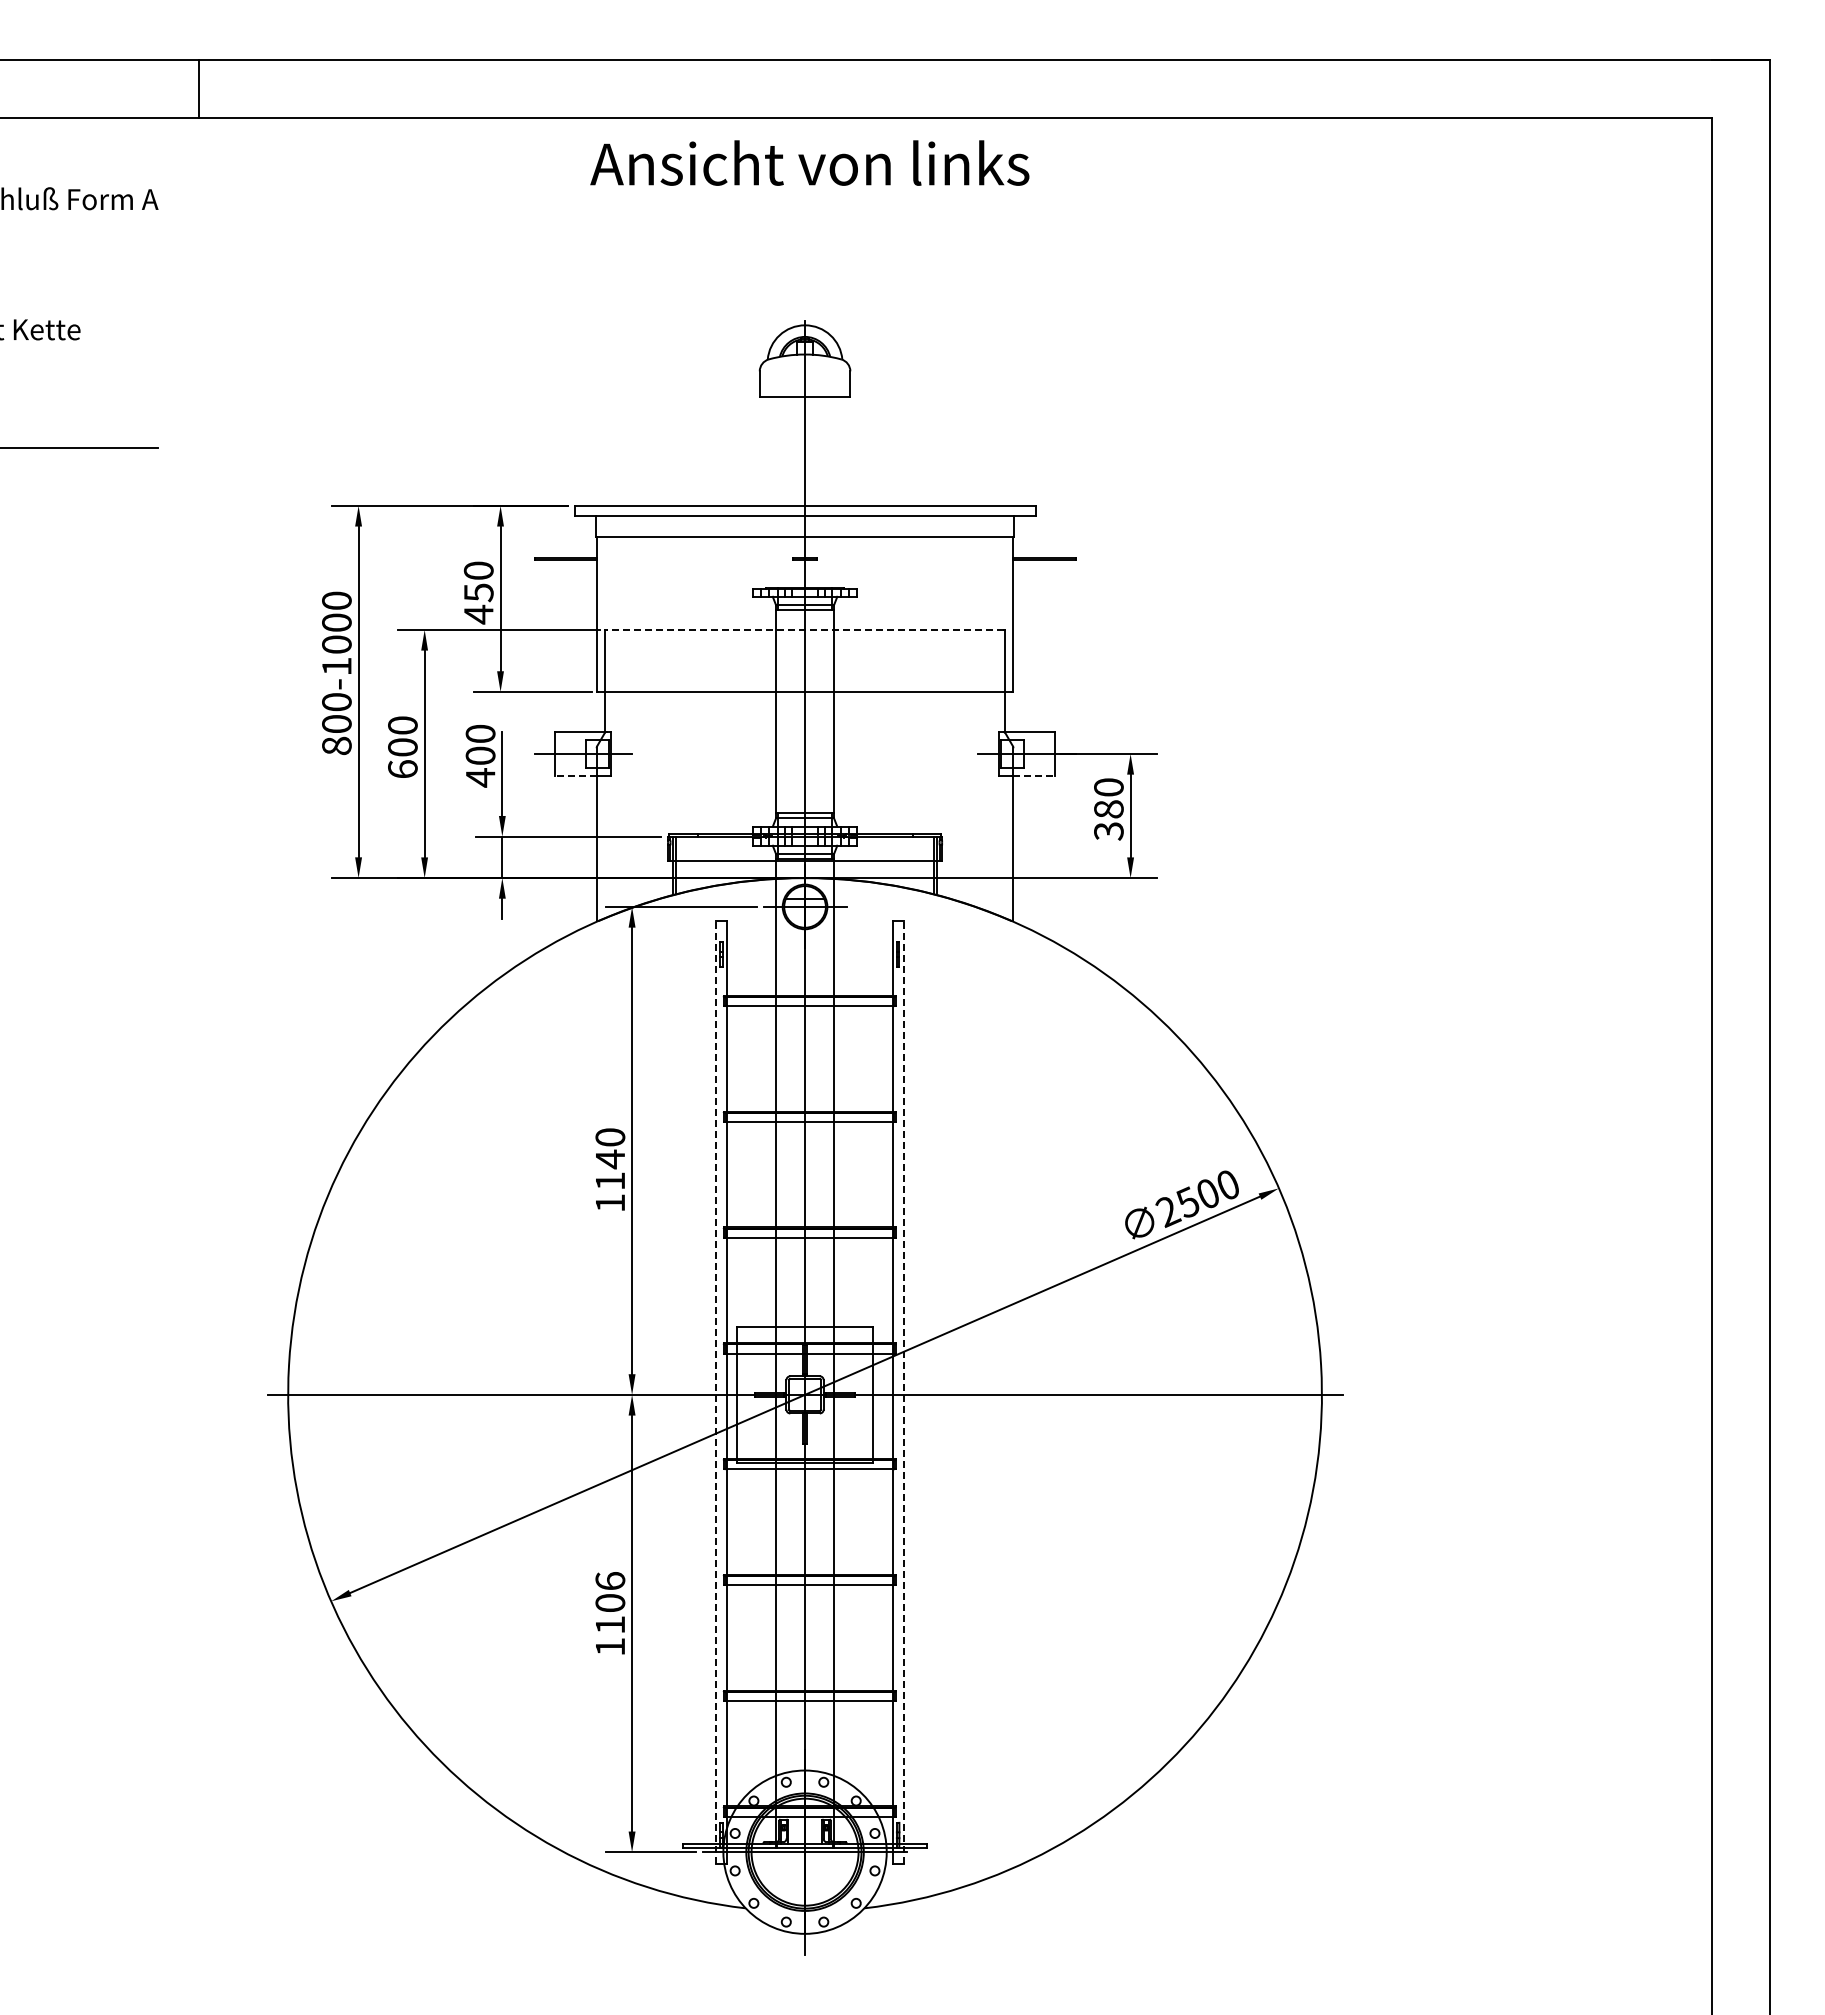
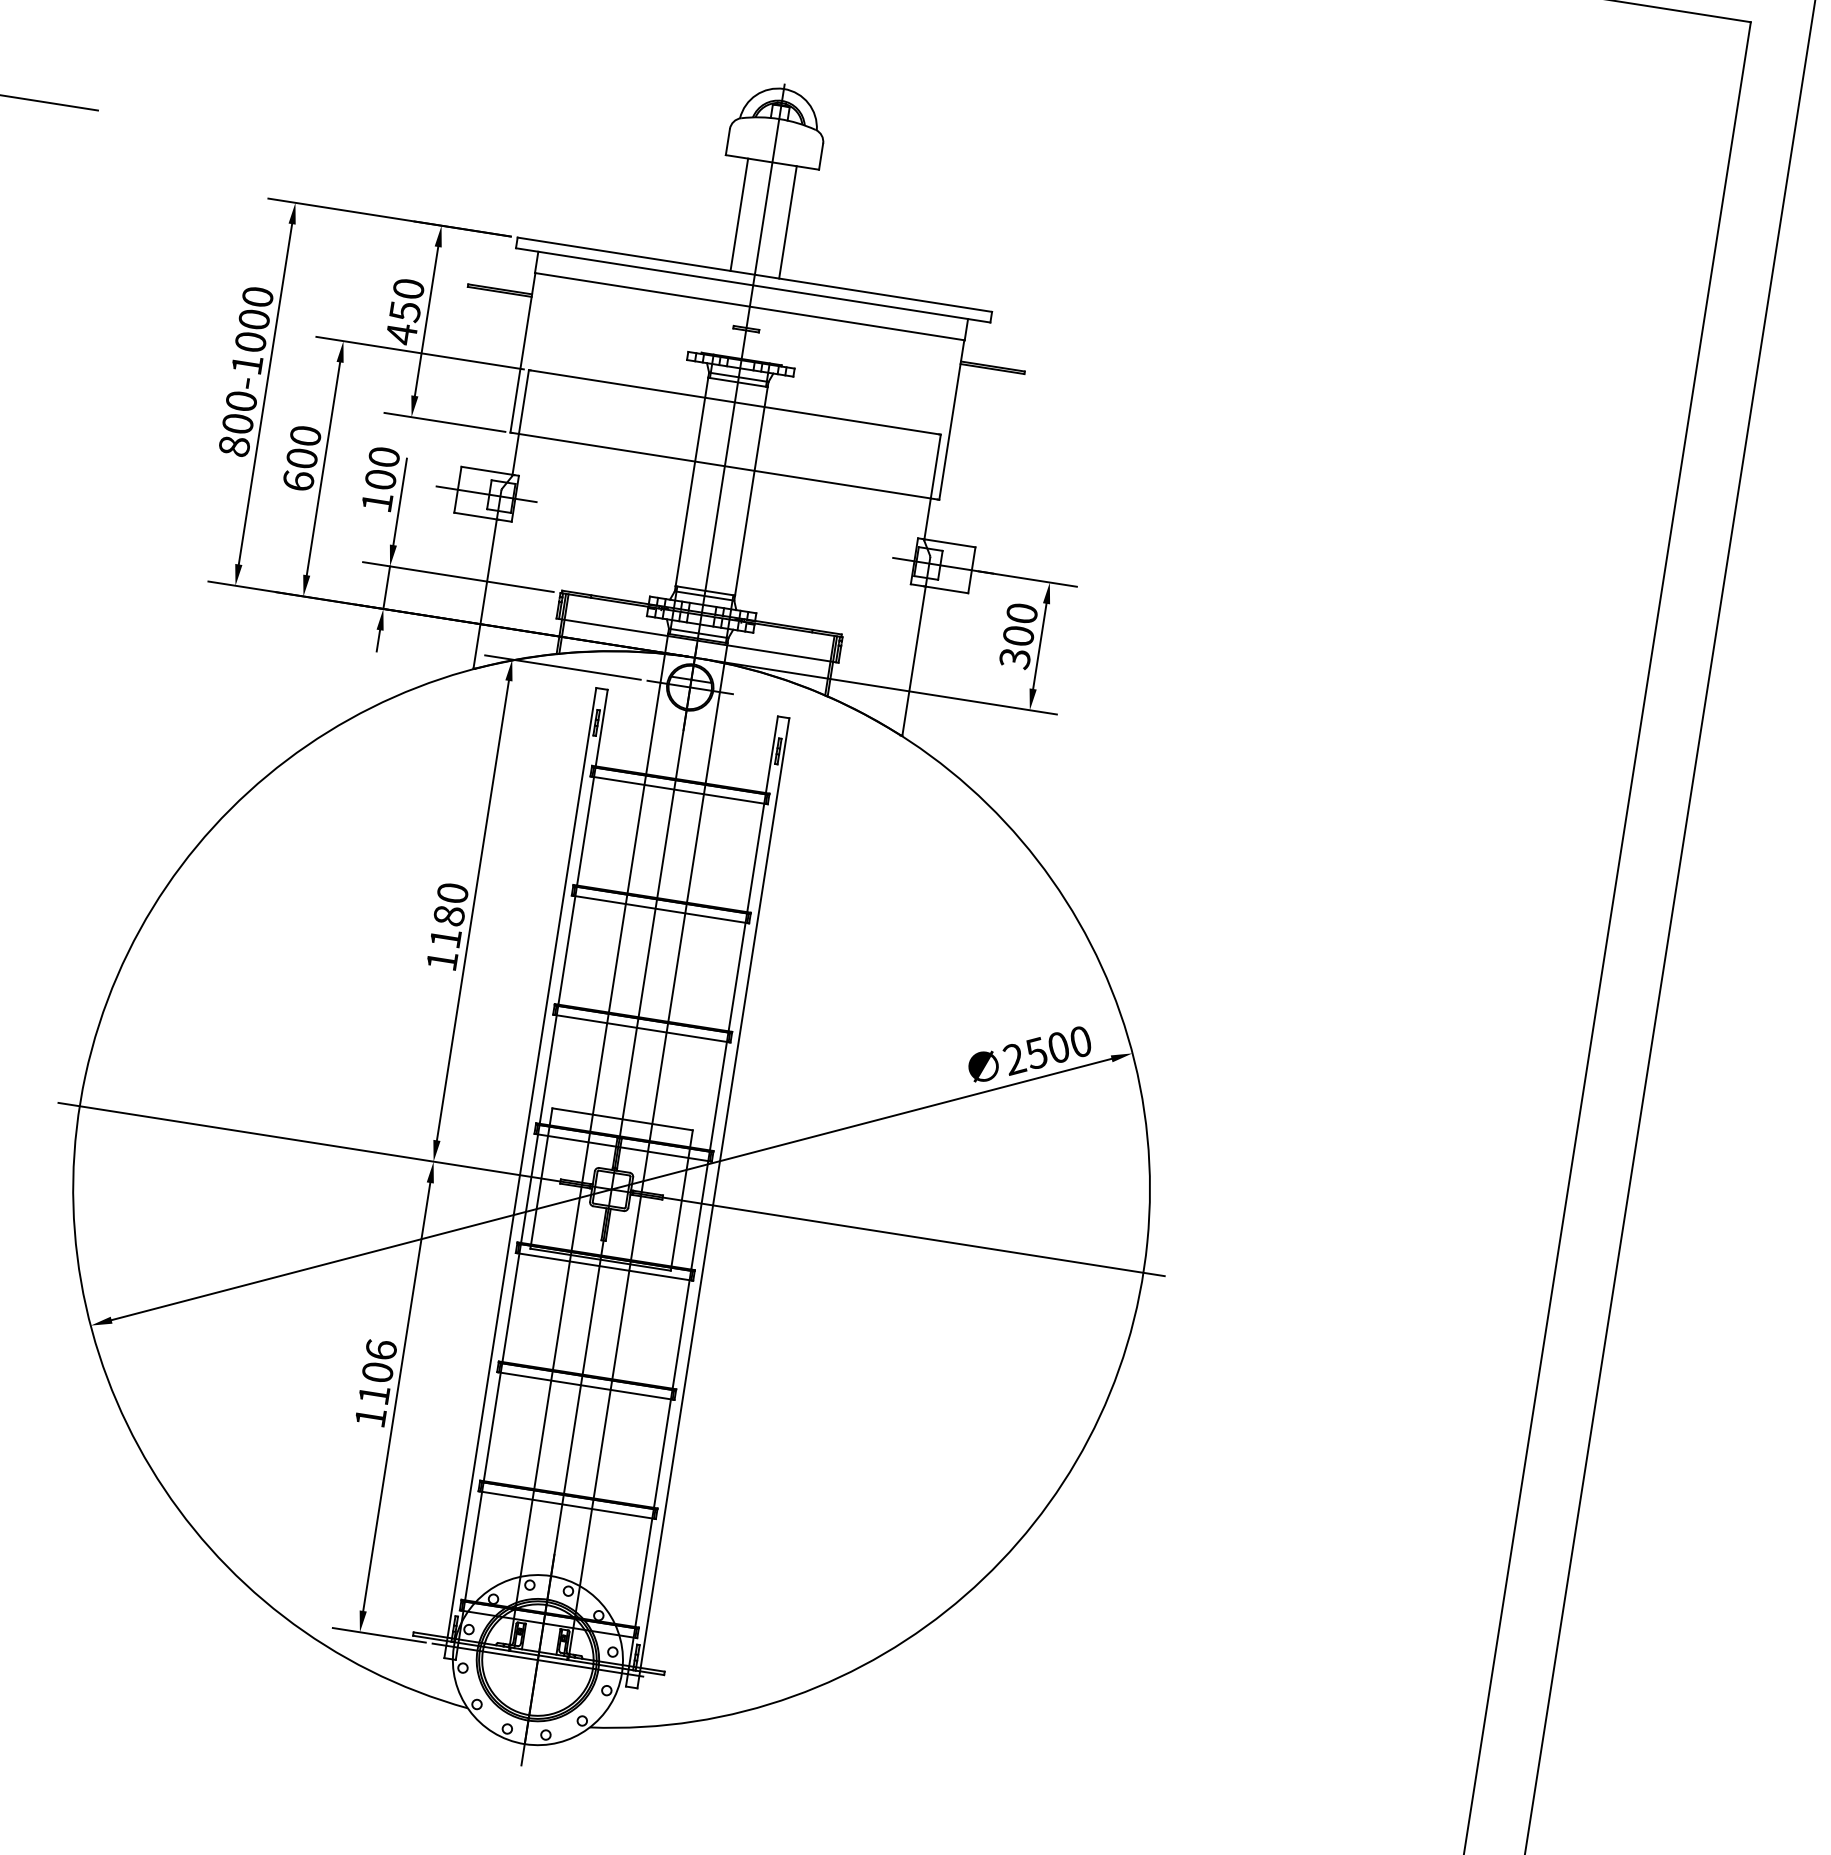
line: (781, 450) -> (739, 214), added
line: (828, 450) -> (787, 221), added
line: (804, 629) -> (734, 401), dashed -> solid
line: (575, 776) -> (475, 516), dashed -> solid
line: (1034, 776) -> (947, 590), dashed -> solid
text: (480, 777) -> (377, 501), 400 -> 100
text: (1108, 809) -> (1018, 636), 380 -> 300
text: (610, 1159) -> (449, 915), 1140 -> 1180
line: (716, 1392) -> (520, 1172), dashed -> solid
line: (903, 1392) -> (713, 1202), dashed -> solid

